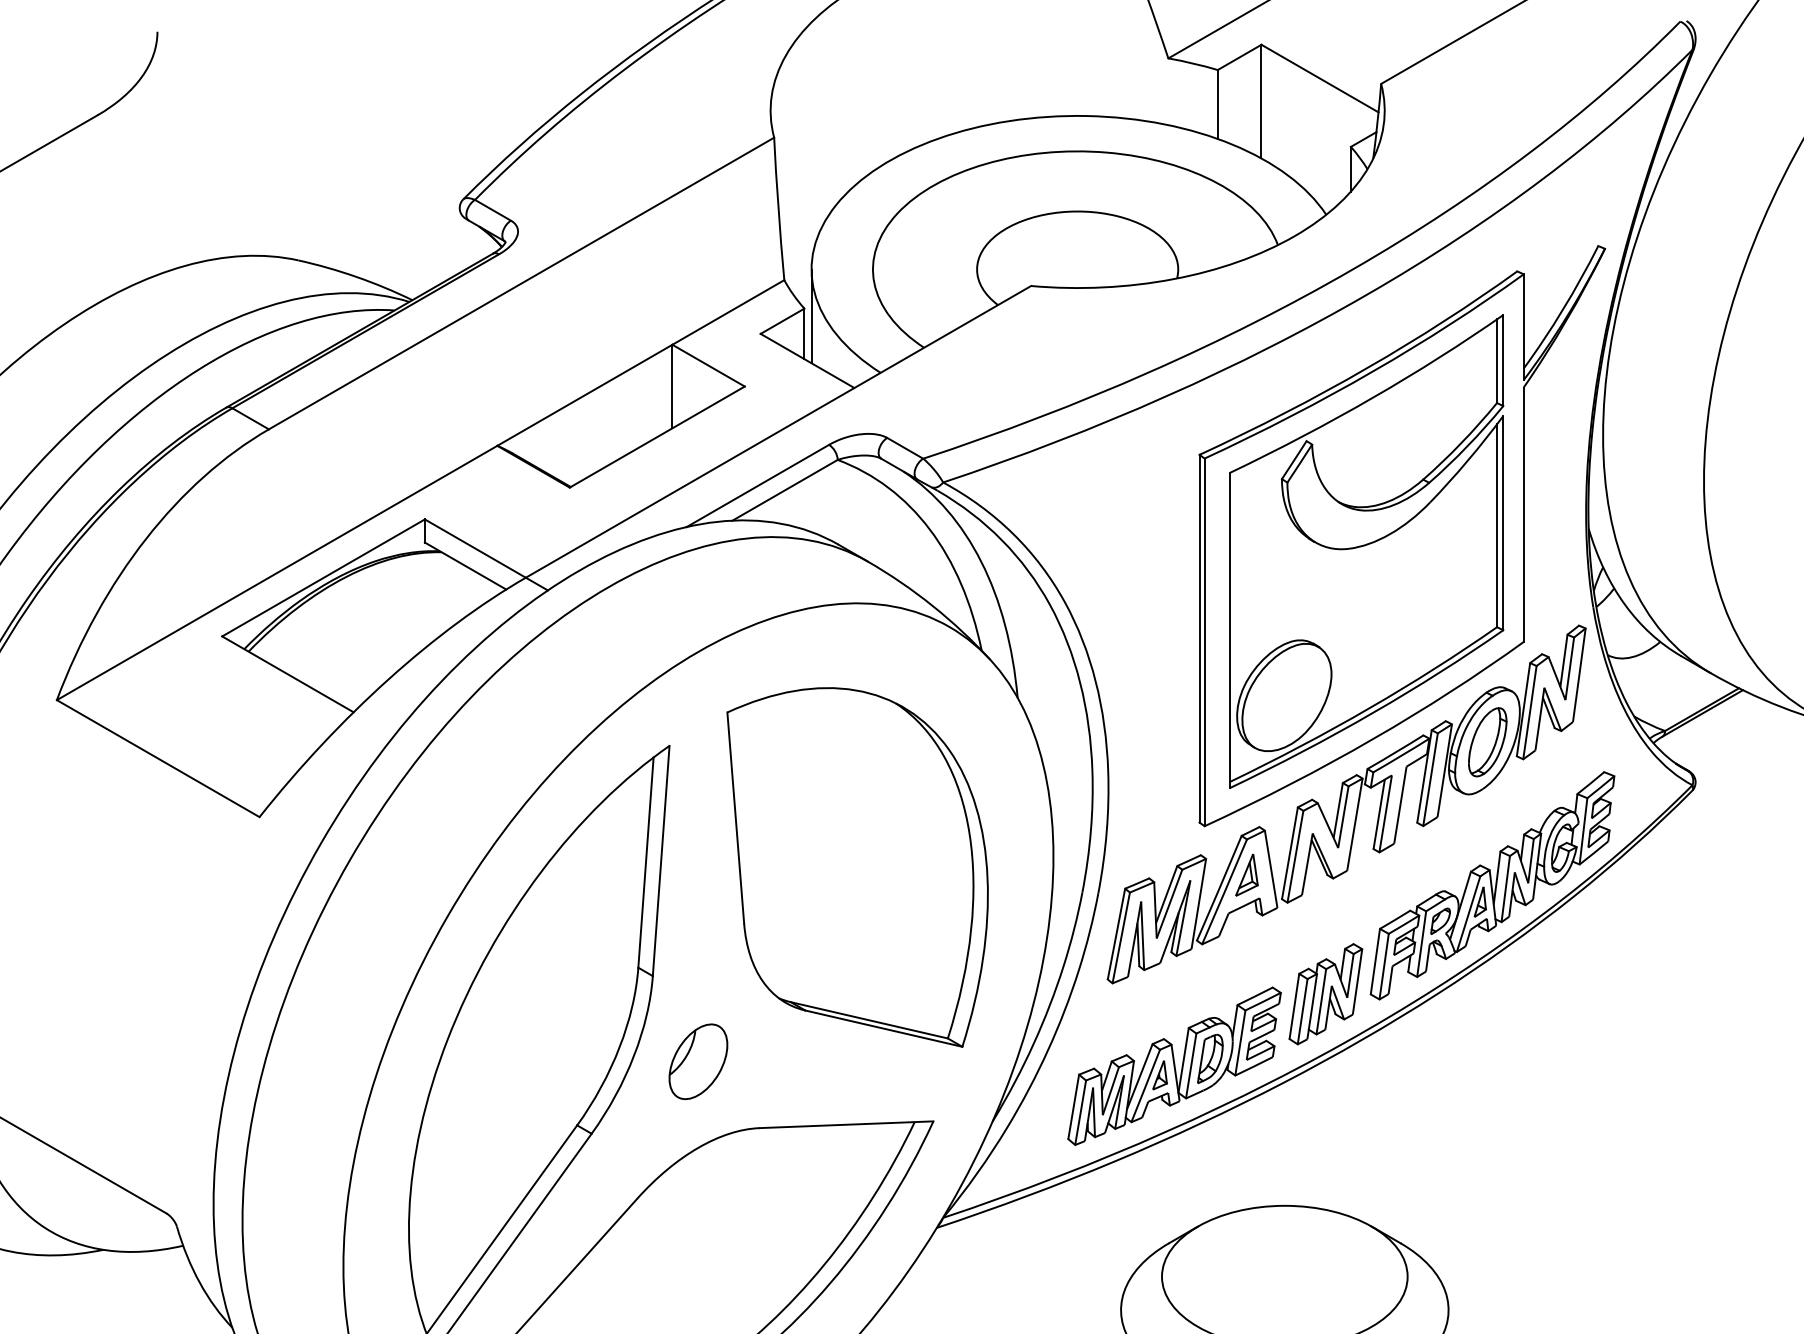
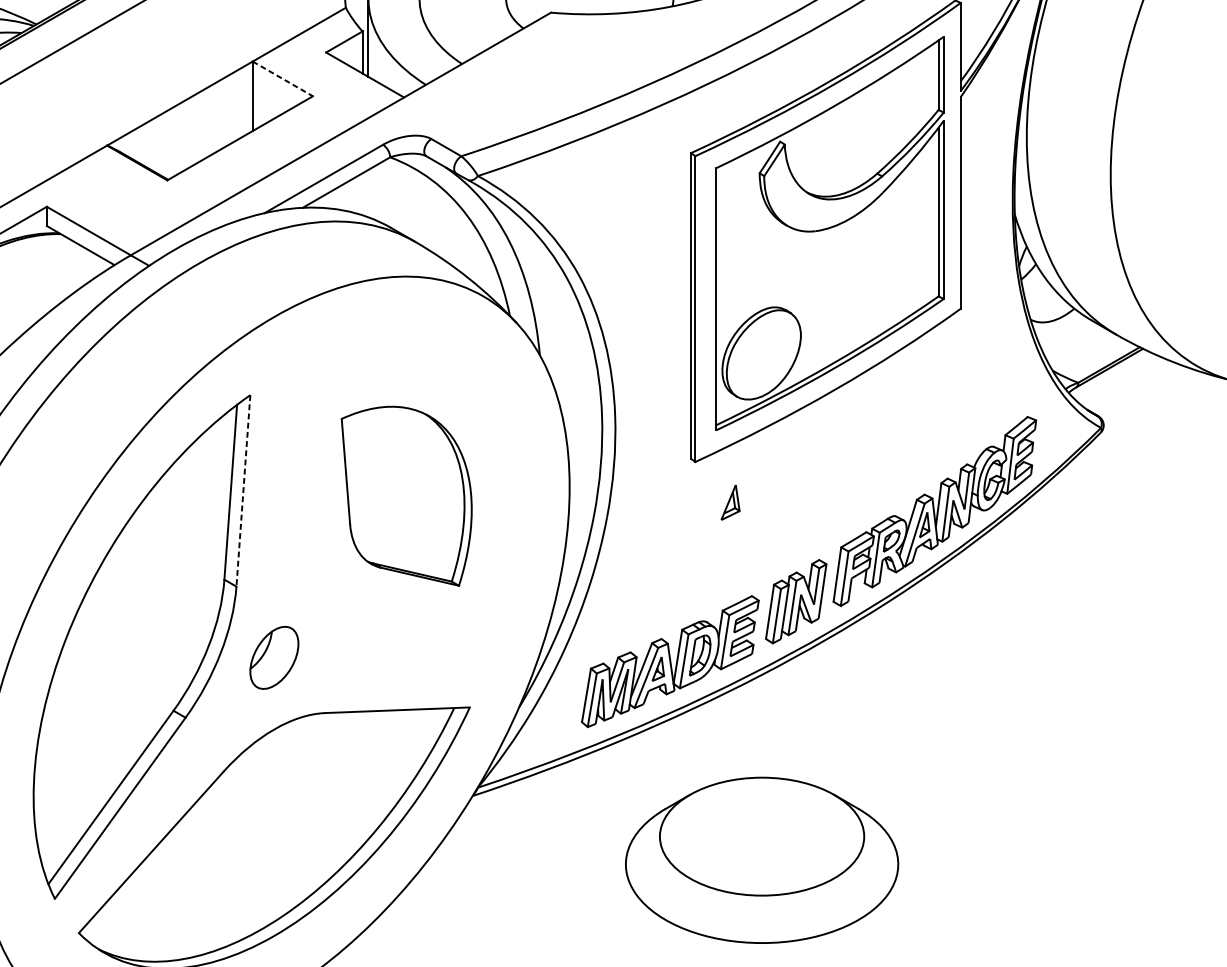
line: (708, 365) -> (282, 78), solid -> dashed
part: (1346, 804) -> (813, 443), removed
line: (661, 861) -> (243, 491), solid -> dashed
part: (857, 867) -> (406, 496), size x0.6

